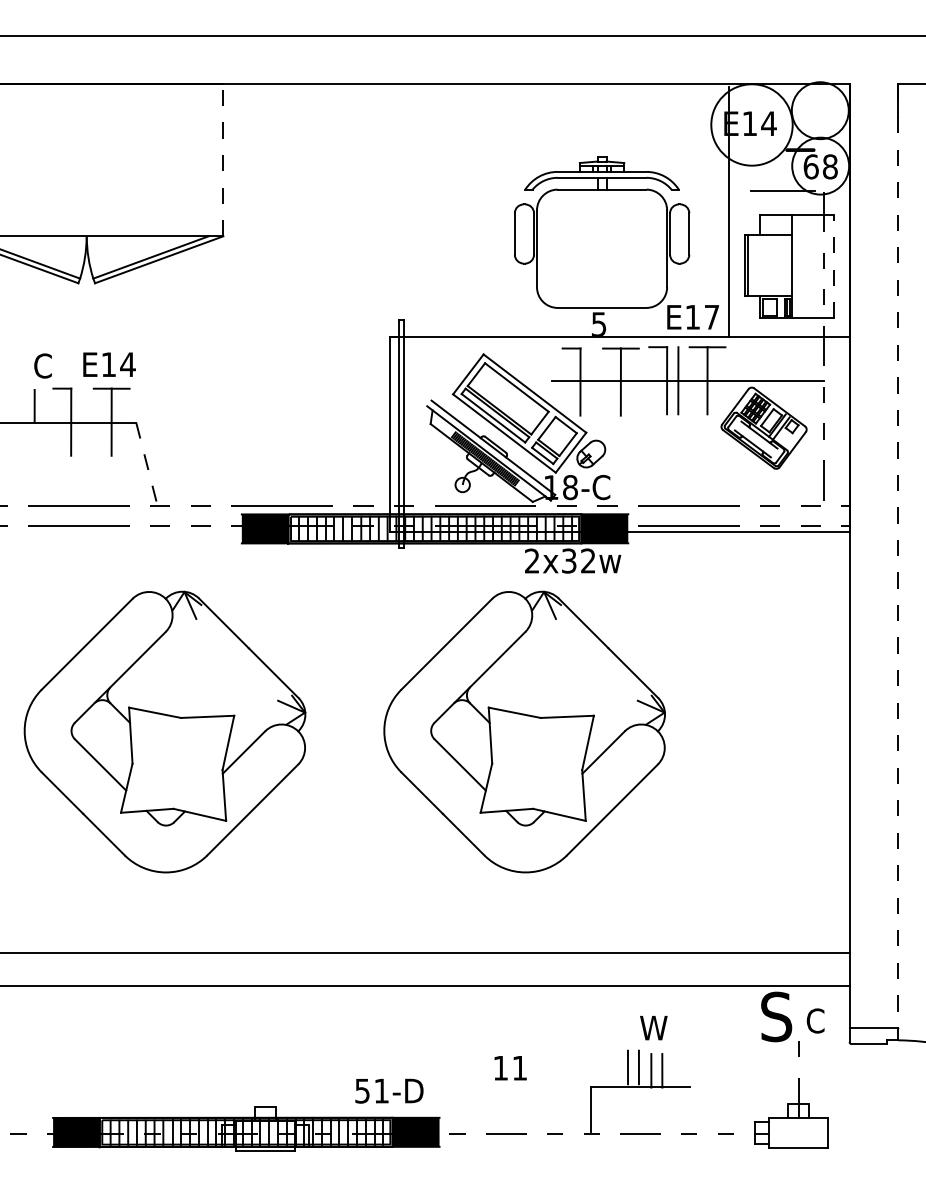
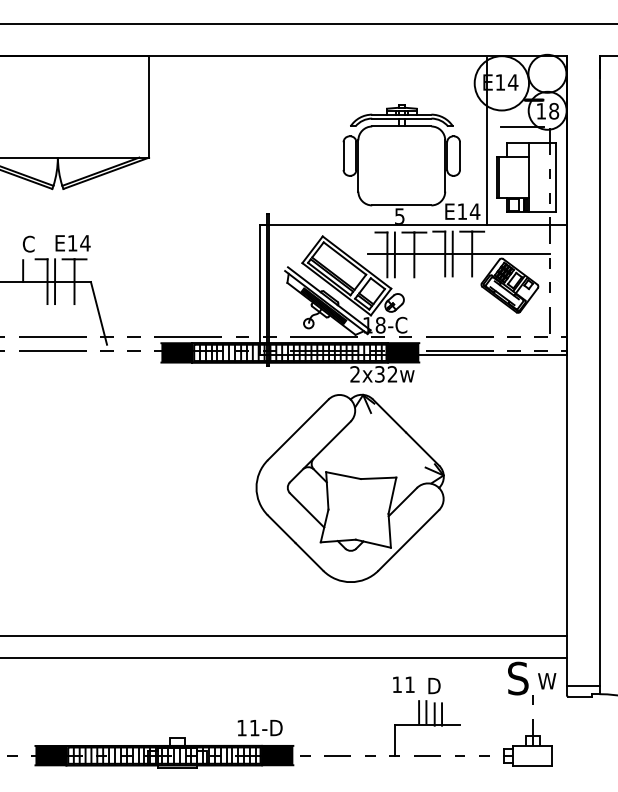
line: (223, 159) -> (149, 106), dashed -> solid
text: (811, 165) -> (541, 110), 68 -> 18
line: (833, 266) -> (556, 177), dashed -> solid
text: (711, 317) -> (474, 211), E17 -> E14
line: (591, 381) -> (394, 254), added
line: (83, 421) -> (55, 281), added
line: (149, 469) -> (99, 313), dashed -> solid
line: (898, 556) -> (599, 371), dashed -> solid
part: (164, 730) -> (109, 487), removed
text: (820, 1019) -> (547, 680), C -> W
text: (654, 1027) -> (436, 685), W -> D
text: (510, 1067) -> (403, 684), moved
text: (361, 1091) -> (241, 728), 51-D -> 11-D

